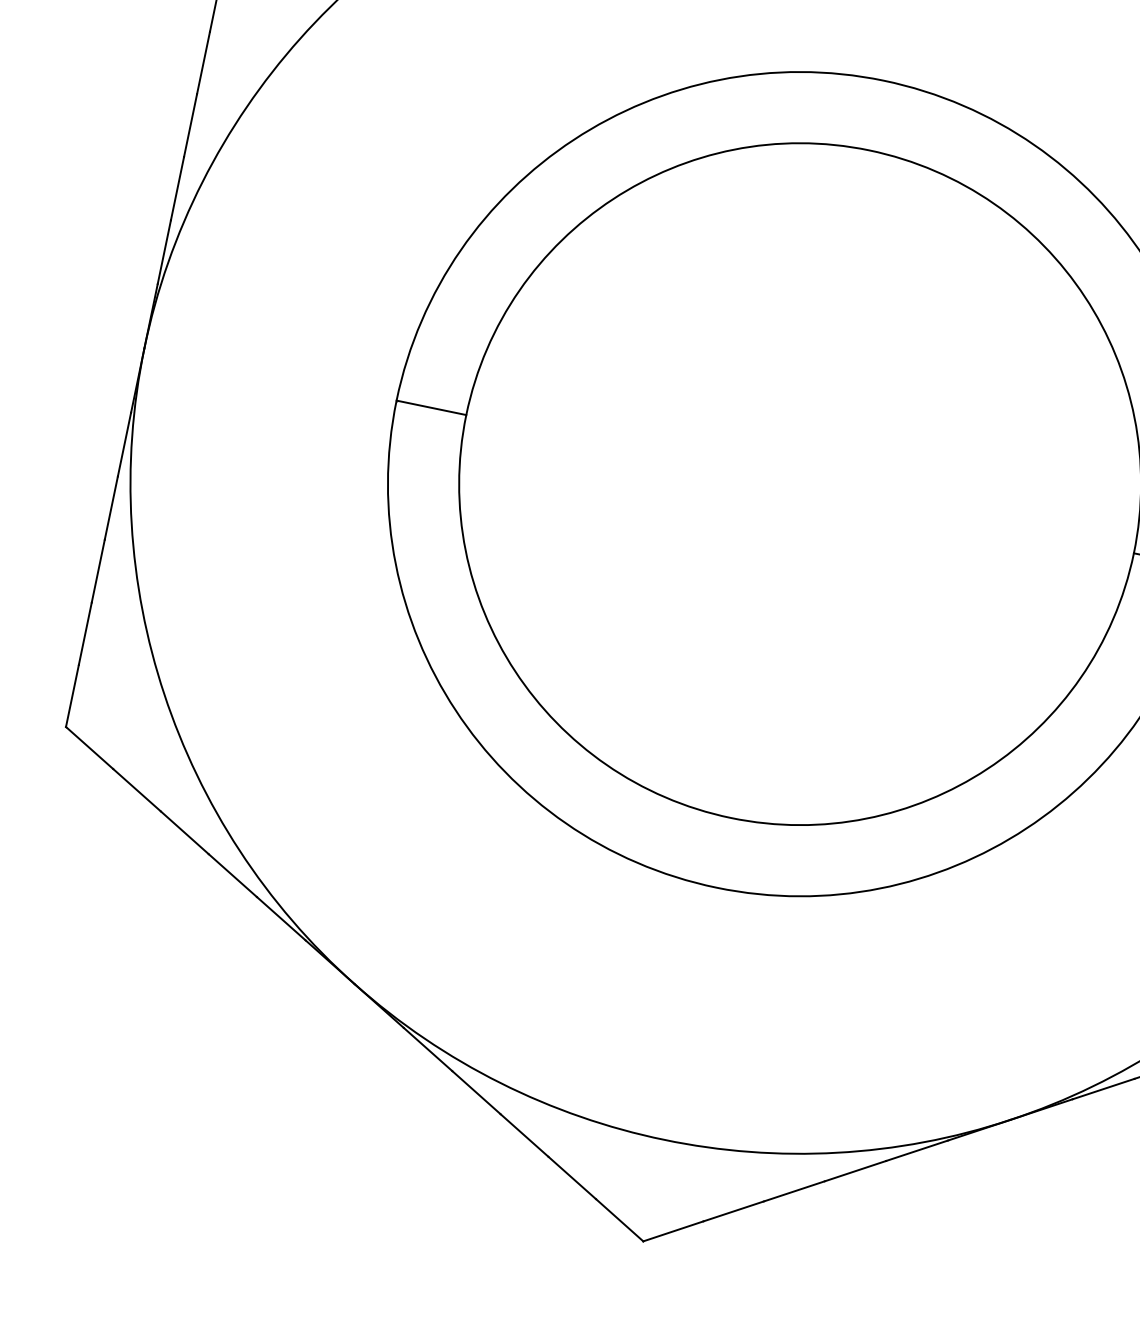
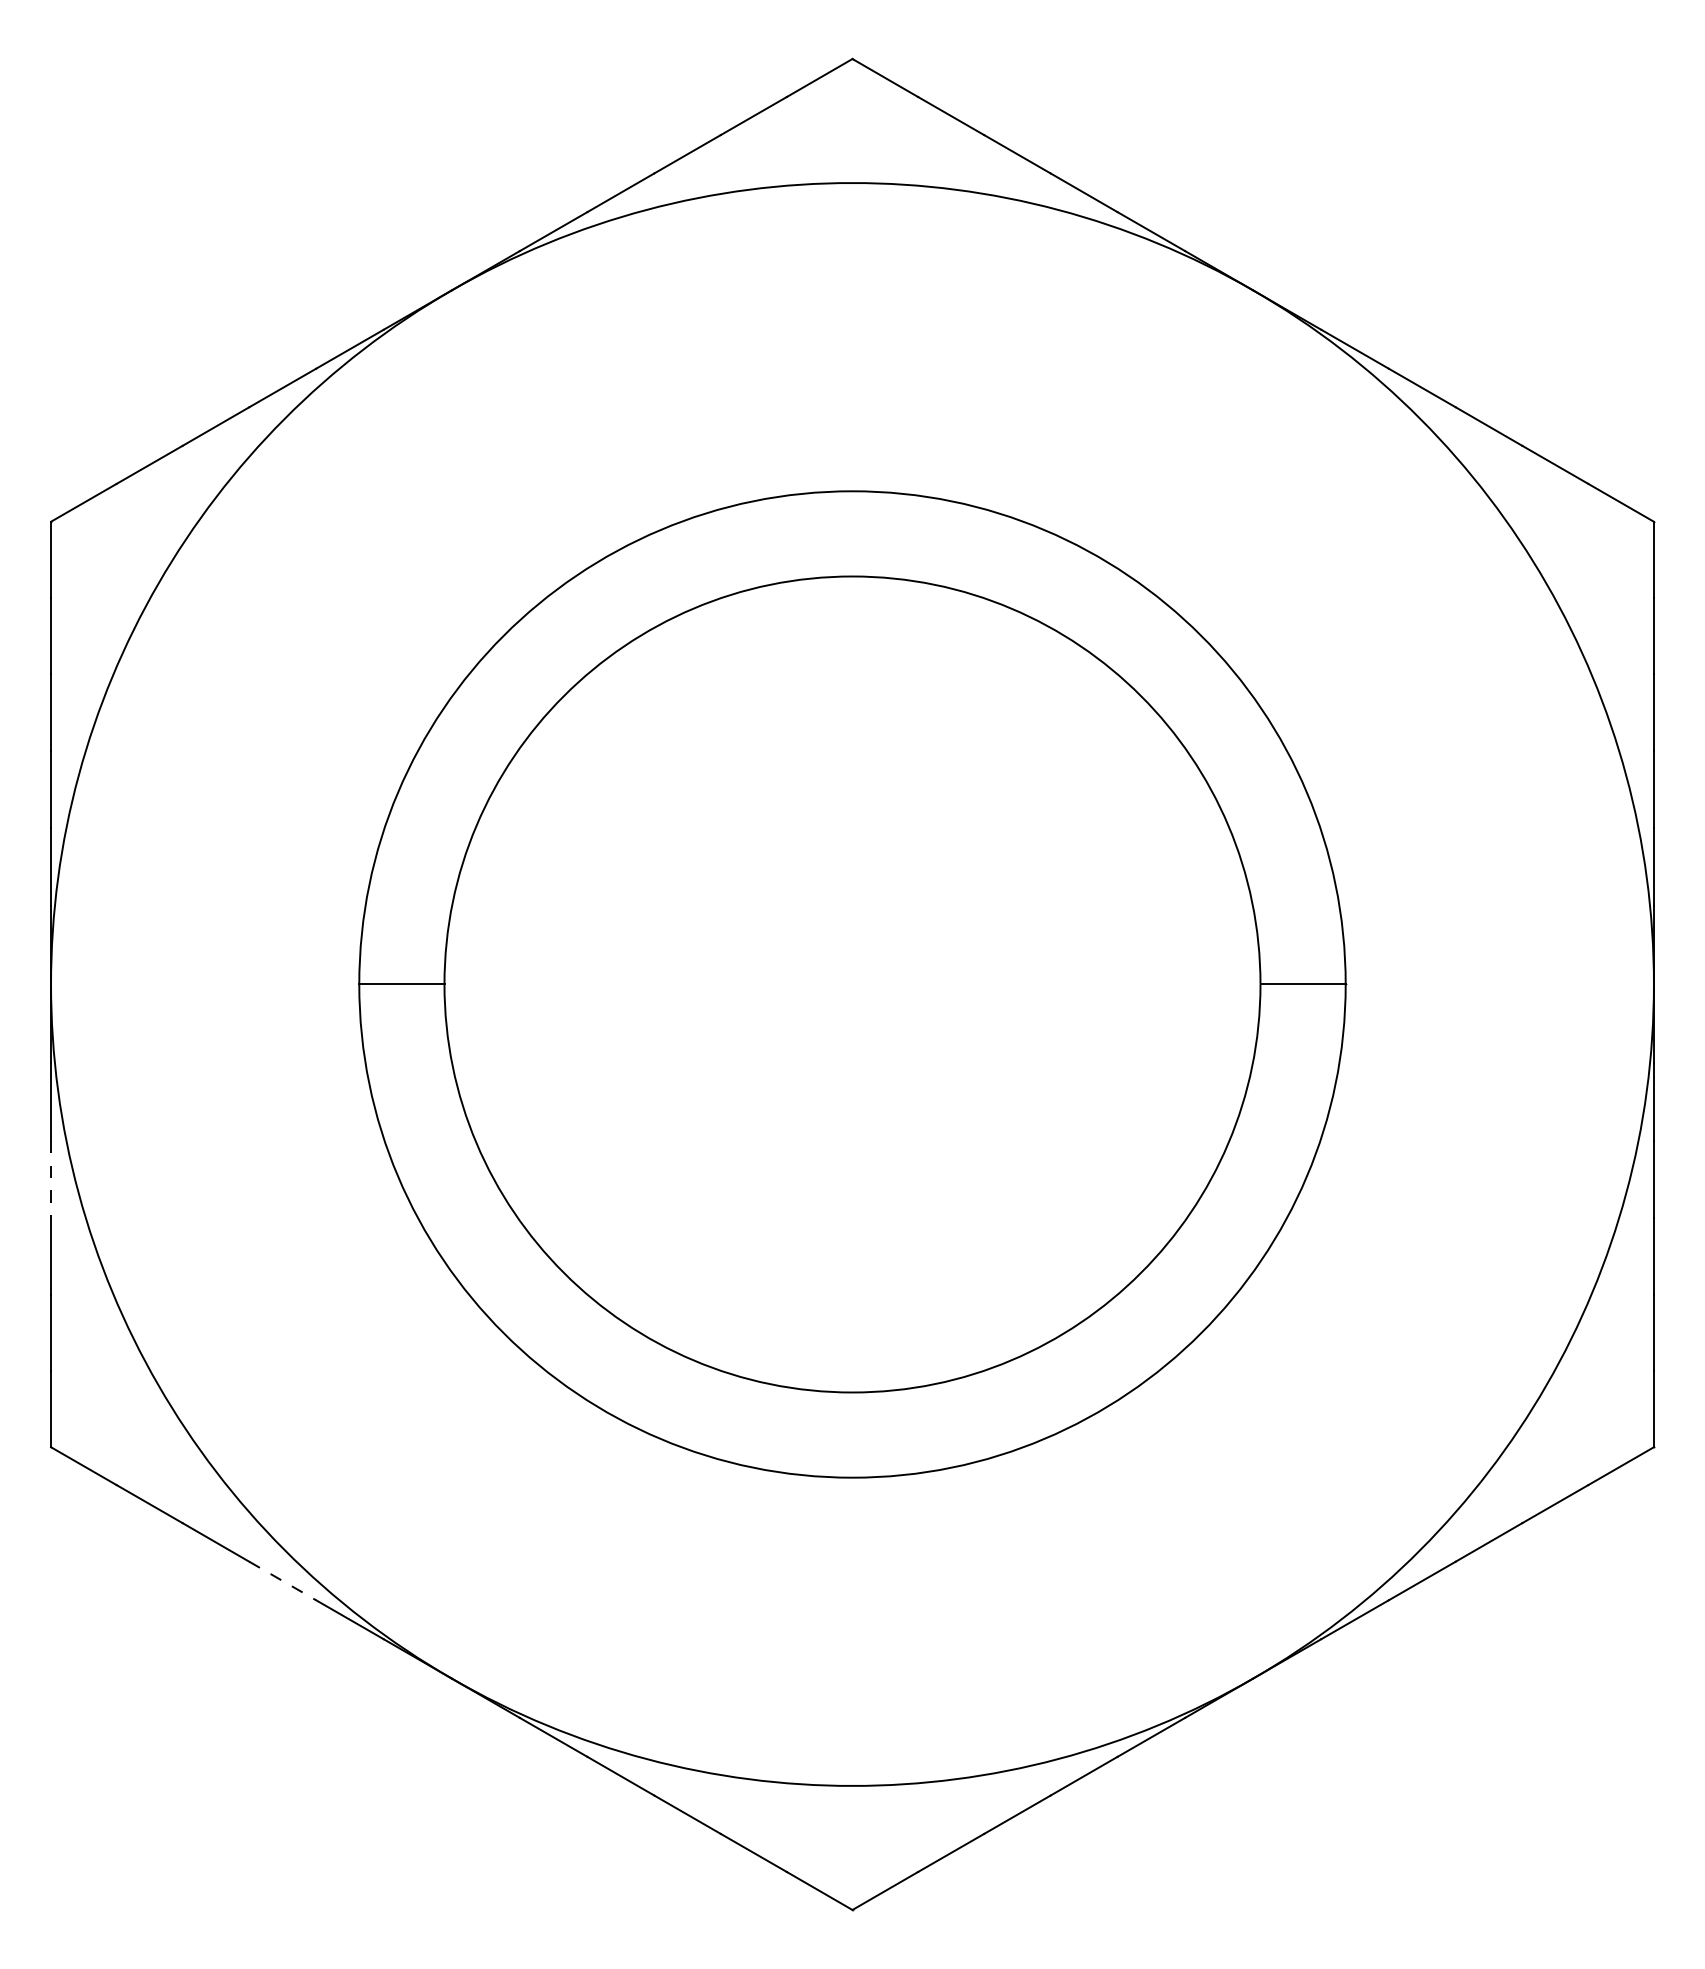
line: (111, 508) -> (51, 1179), solid -> dashed
line: (232, 875) -> (282, 1580), solid -> dashed

